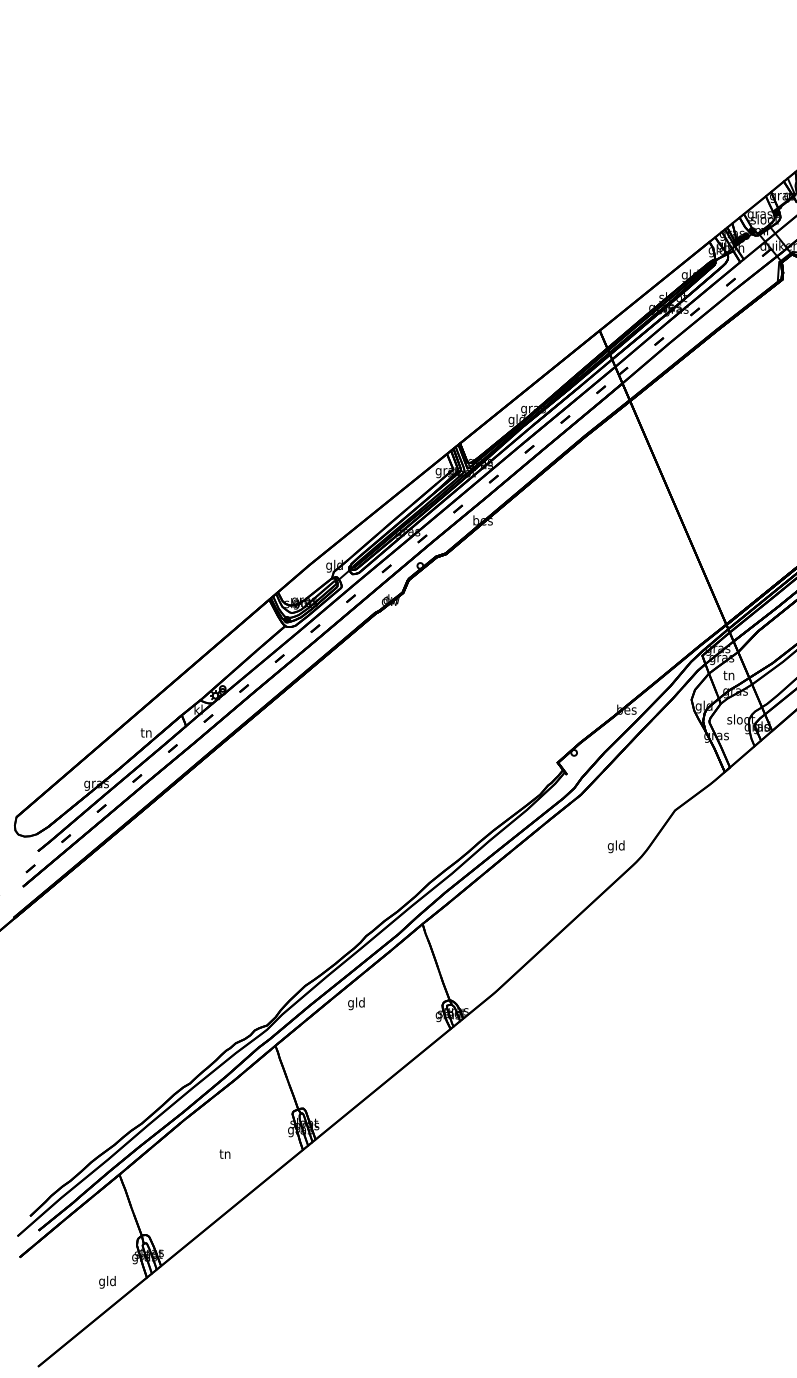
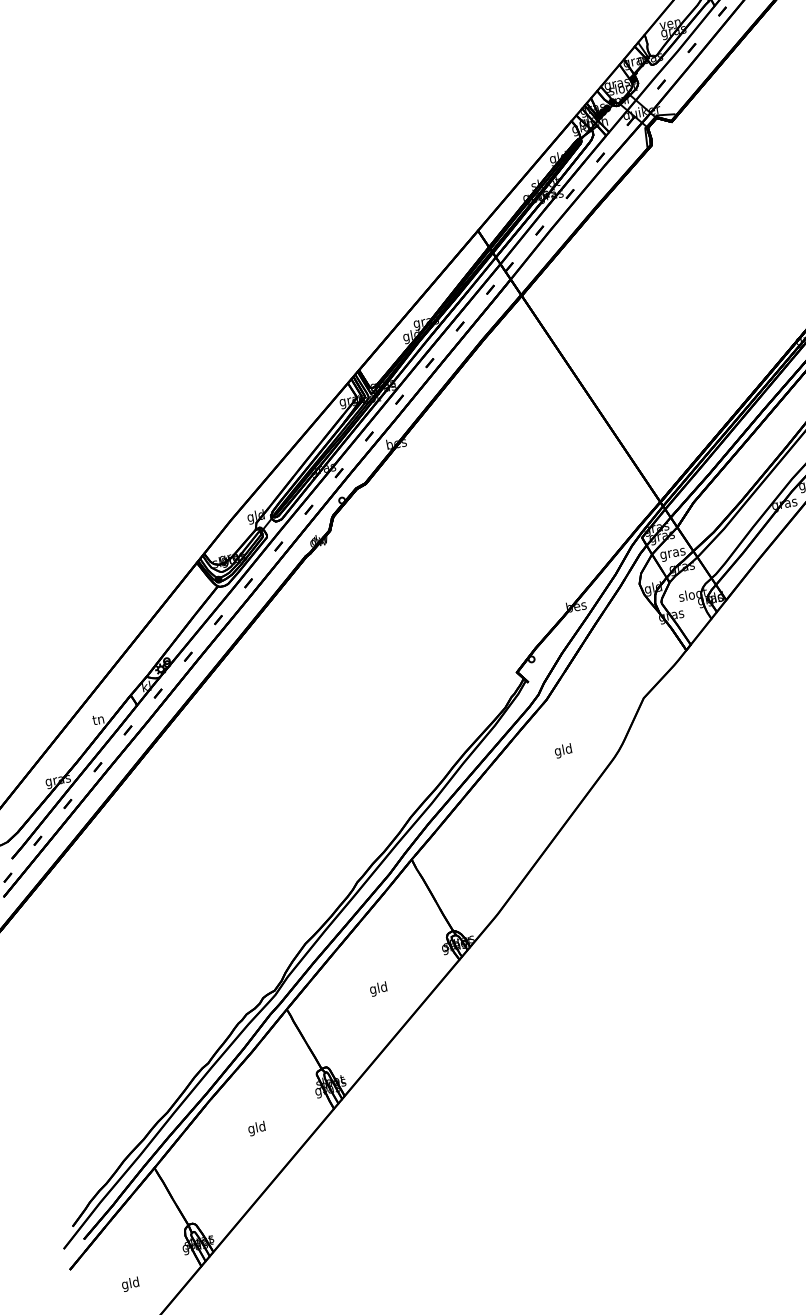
text: (728, 676) -> (672, 553), tn -> gras
text: (615, 846) -> (562, 750), moved
text: (356, 1003) -> (378, 988), moved
text: (224, 1154) -> (256, 1128), tn -> gld
text: (107, 1282) -> (130, 1284), moved

